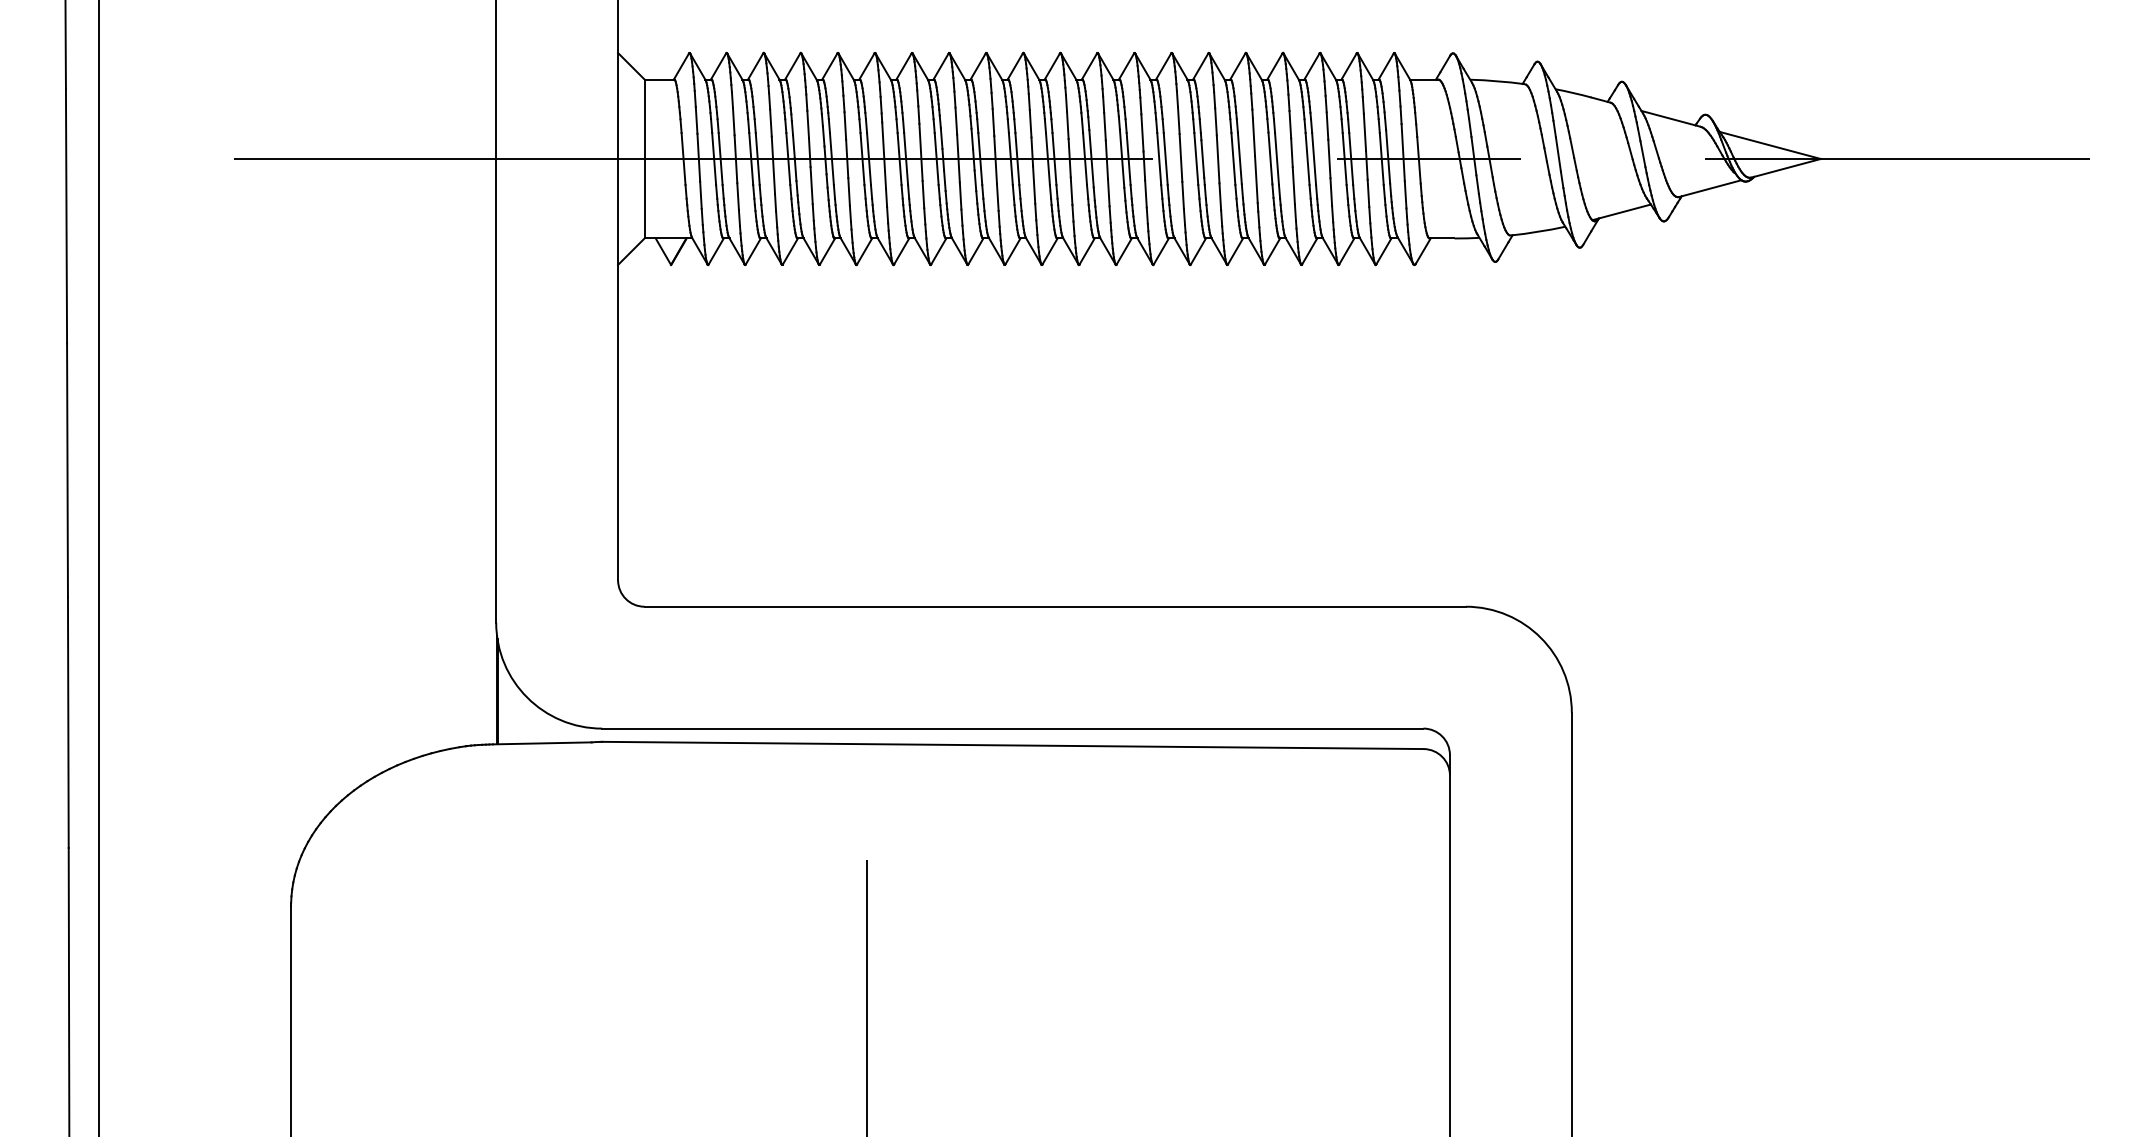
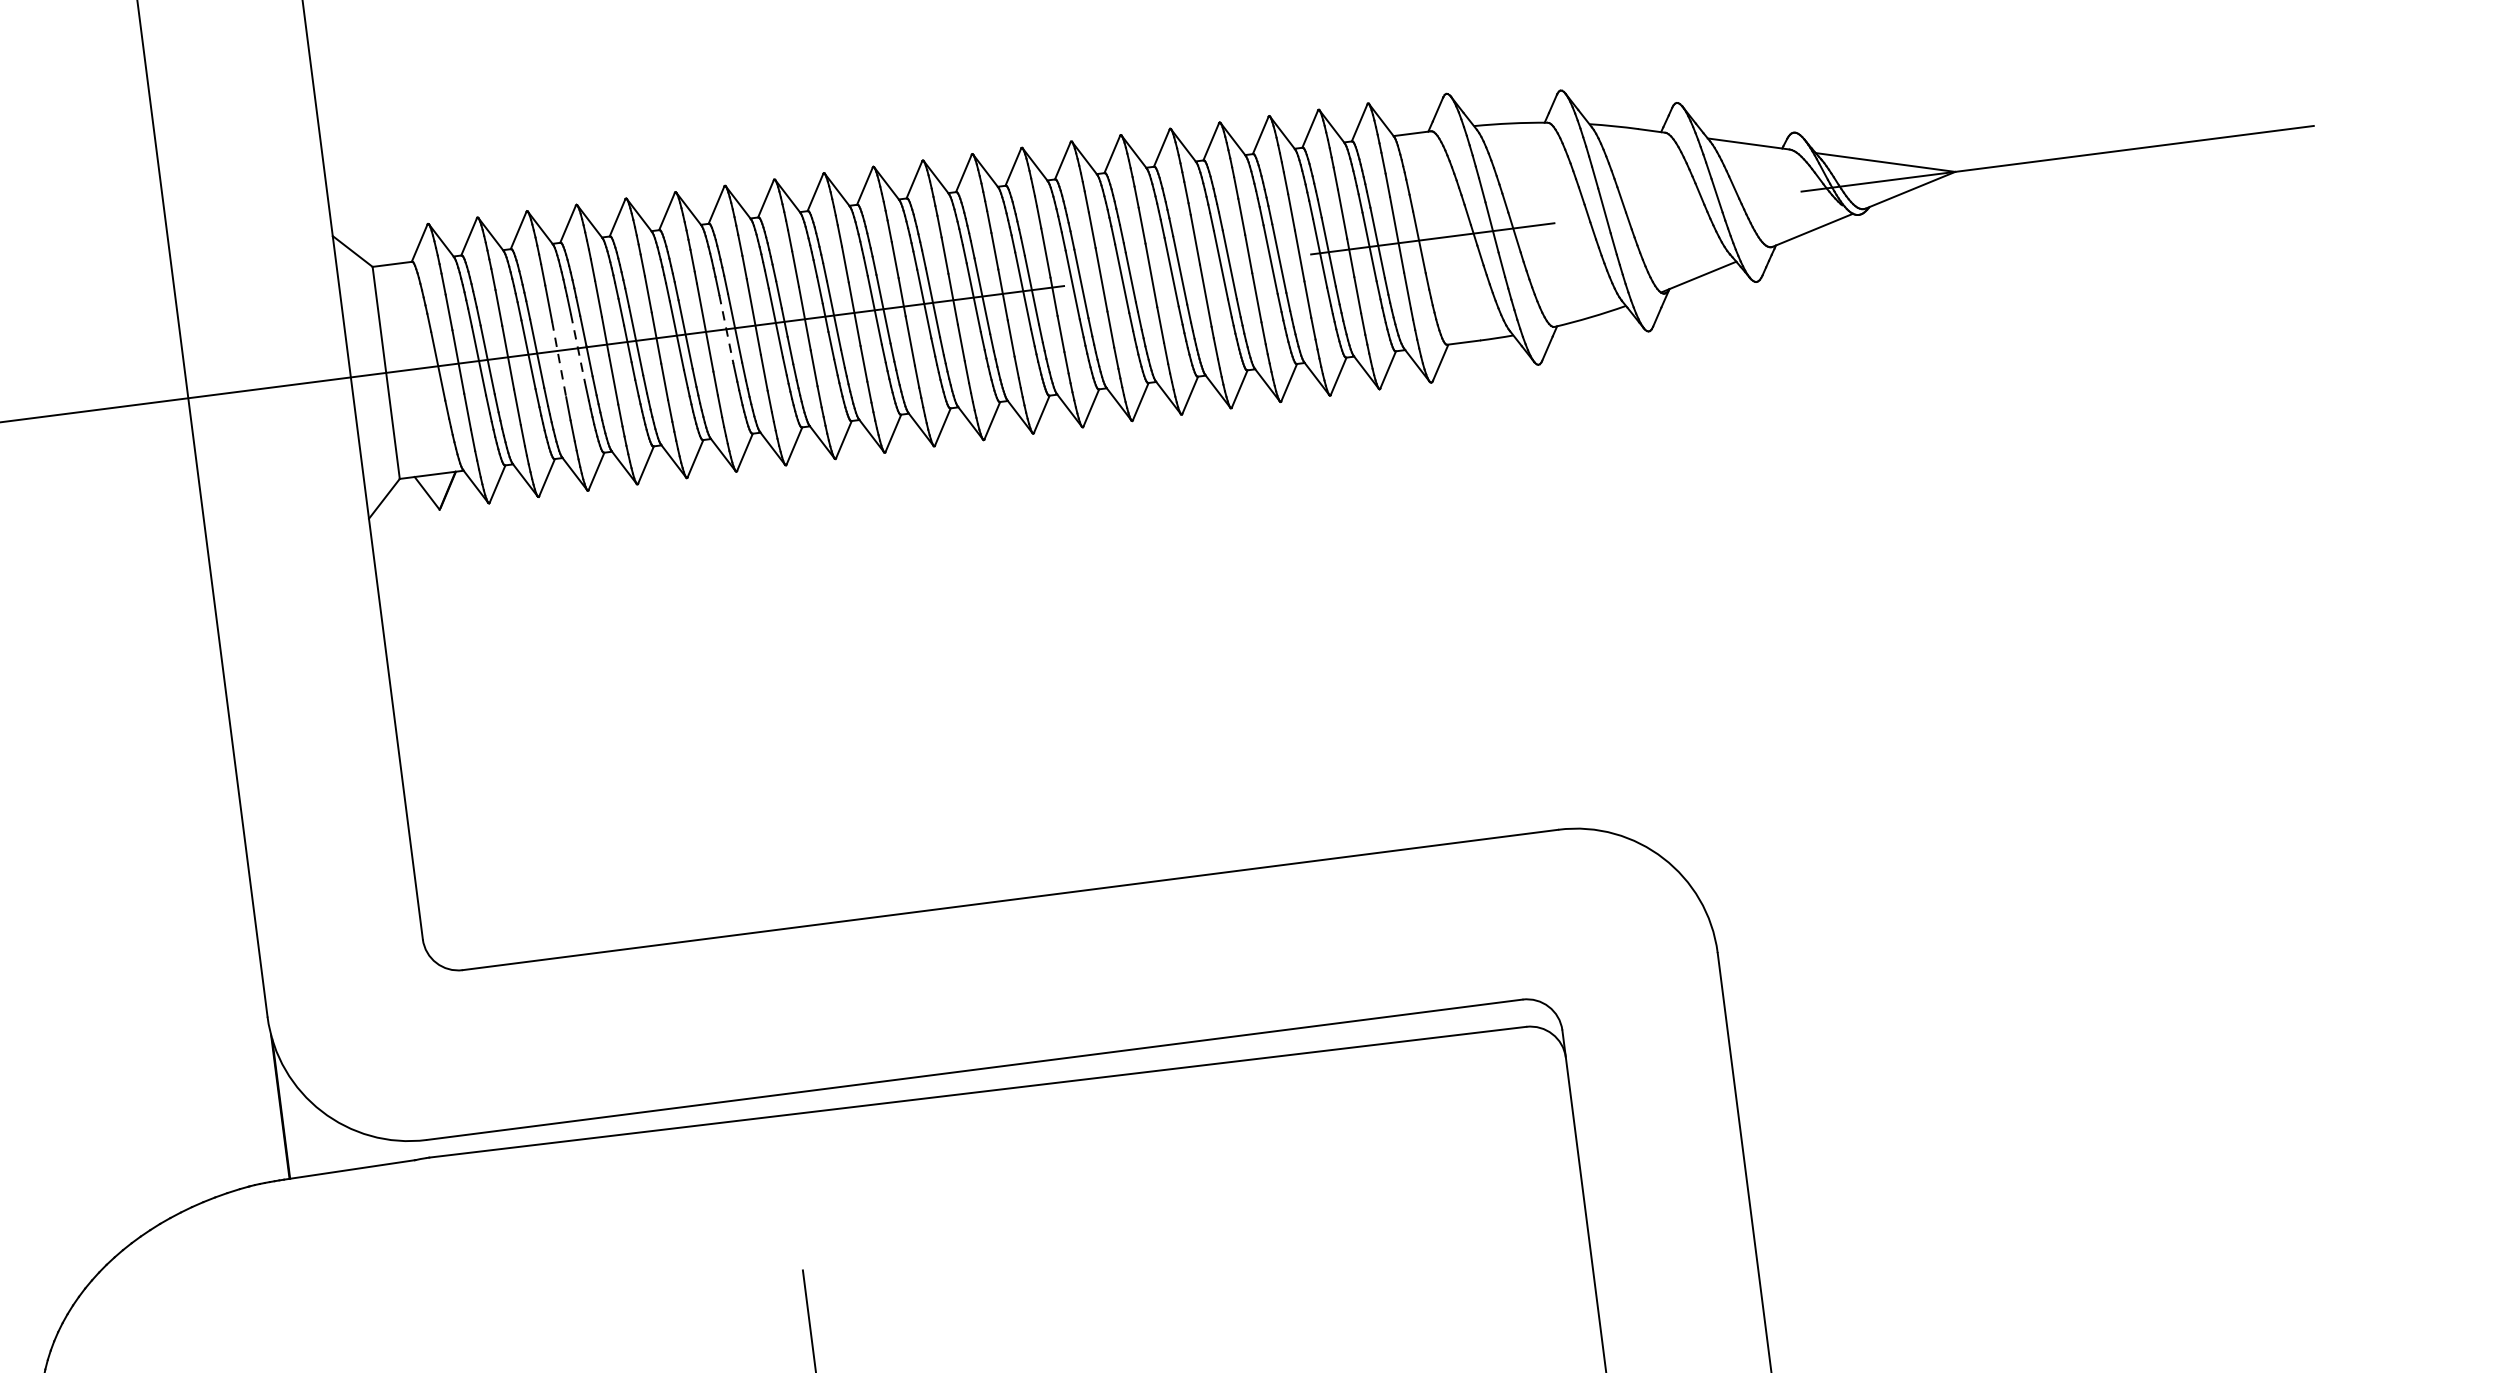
line: (788, 159) -> (578, 348), solid -> dashed
line: (899, 159) -> (726, 330), solid -> dashed
line: (773, 165) -> (559, 359), solid -> dashed

